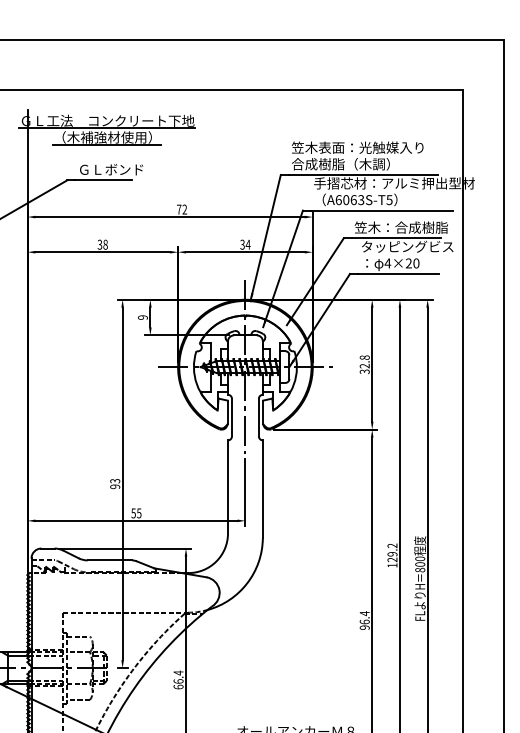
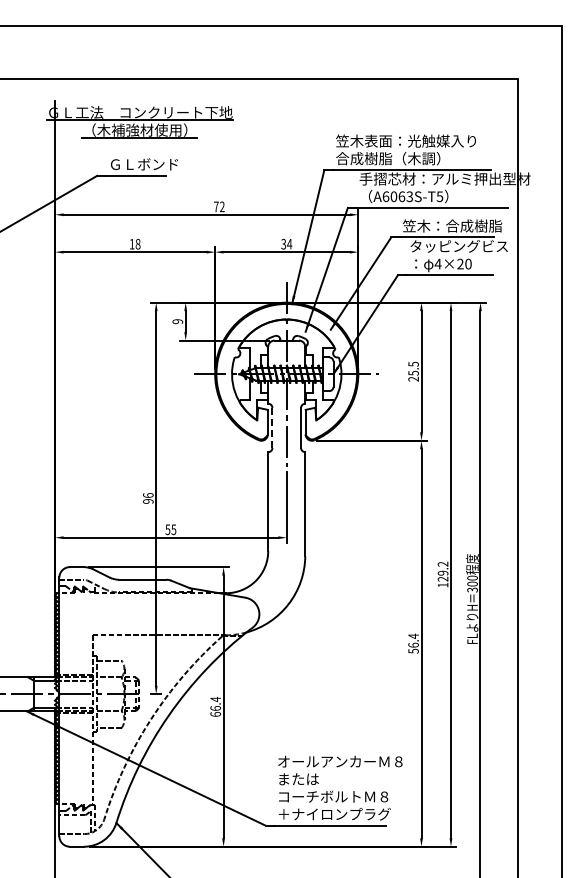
text: (99, 244) -> (131, 243), 38 -> 18
text: (364, 364) -> (413, 371), 32.8 -> 25.5
line: (232, 417) -> (272, 427), solid -> dashed
text: (115, 481) -> (148, 495), 93 -> 96
text: (420, 569) -> (472, 589), 800 -> 300
text: (364, 626) -> (413, 650), 96.4 -> 56.4

